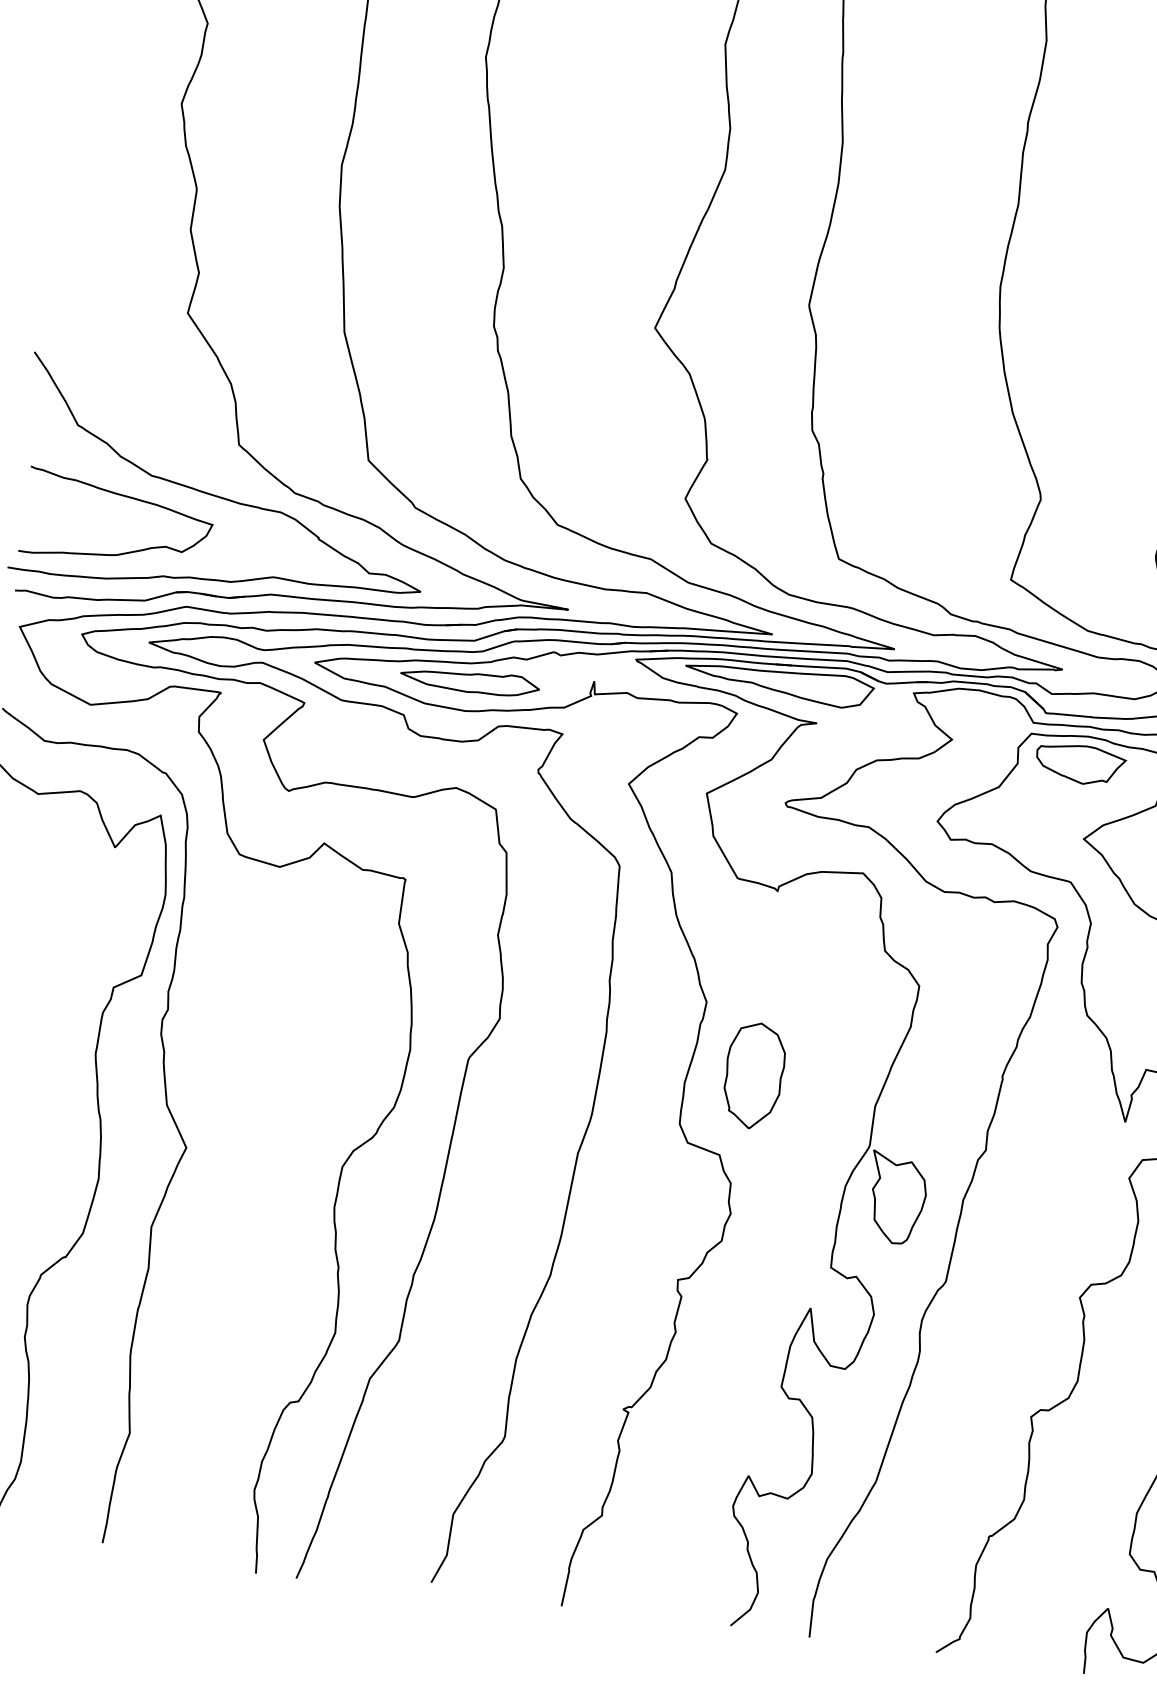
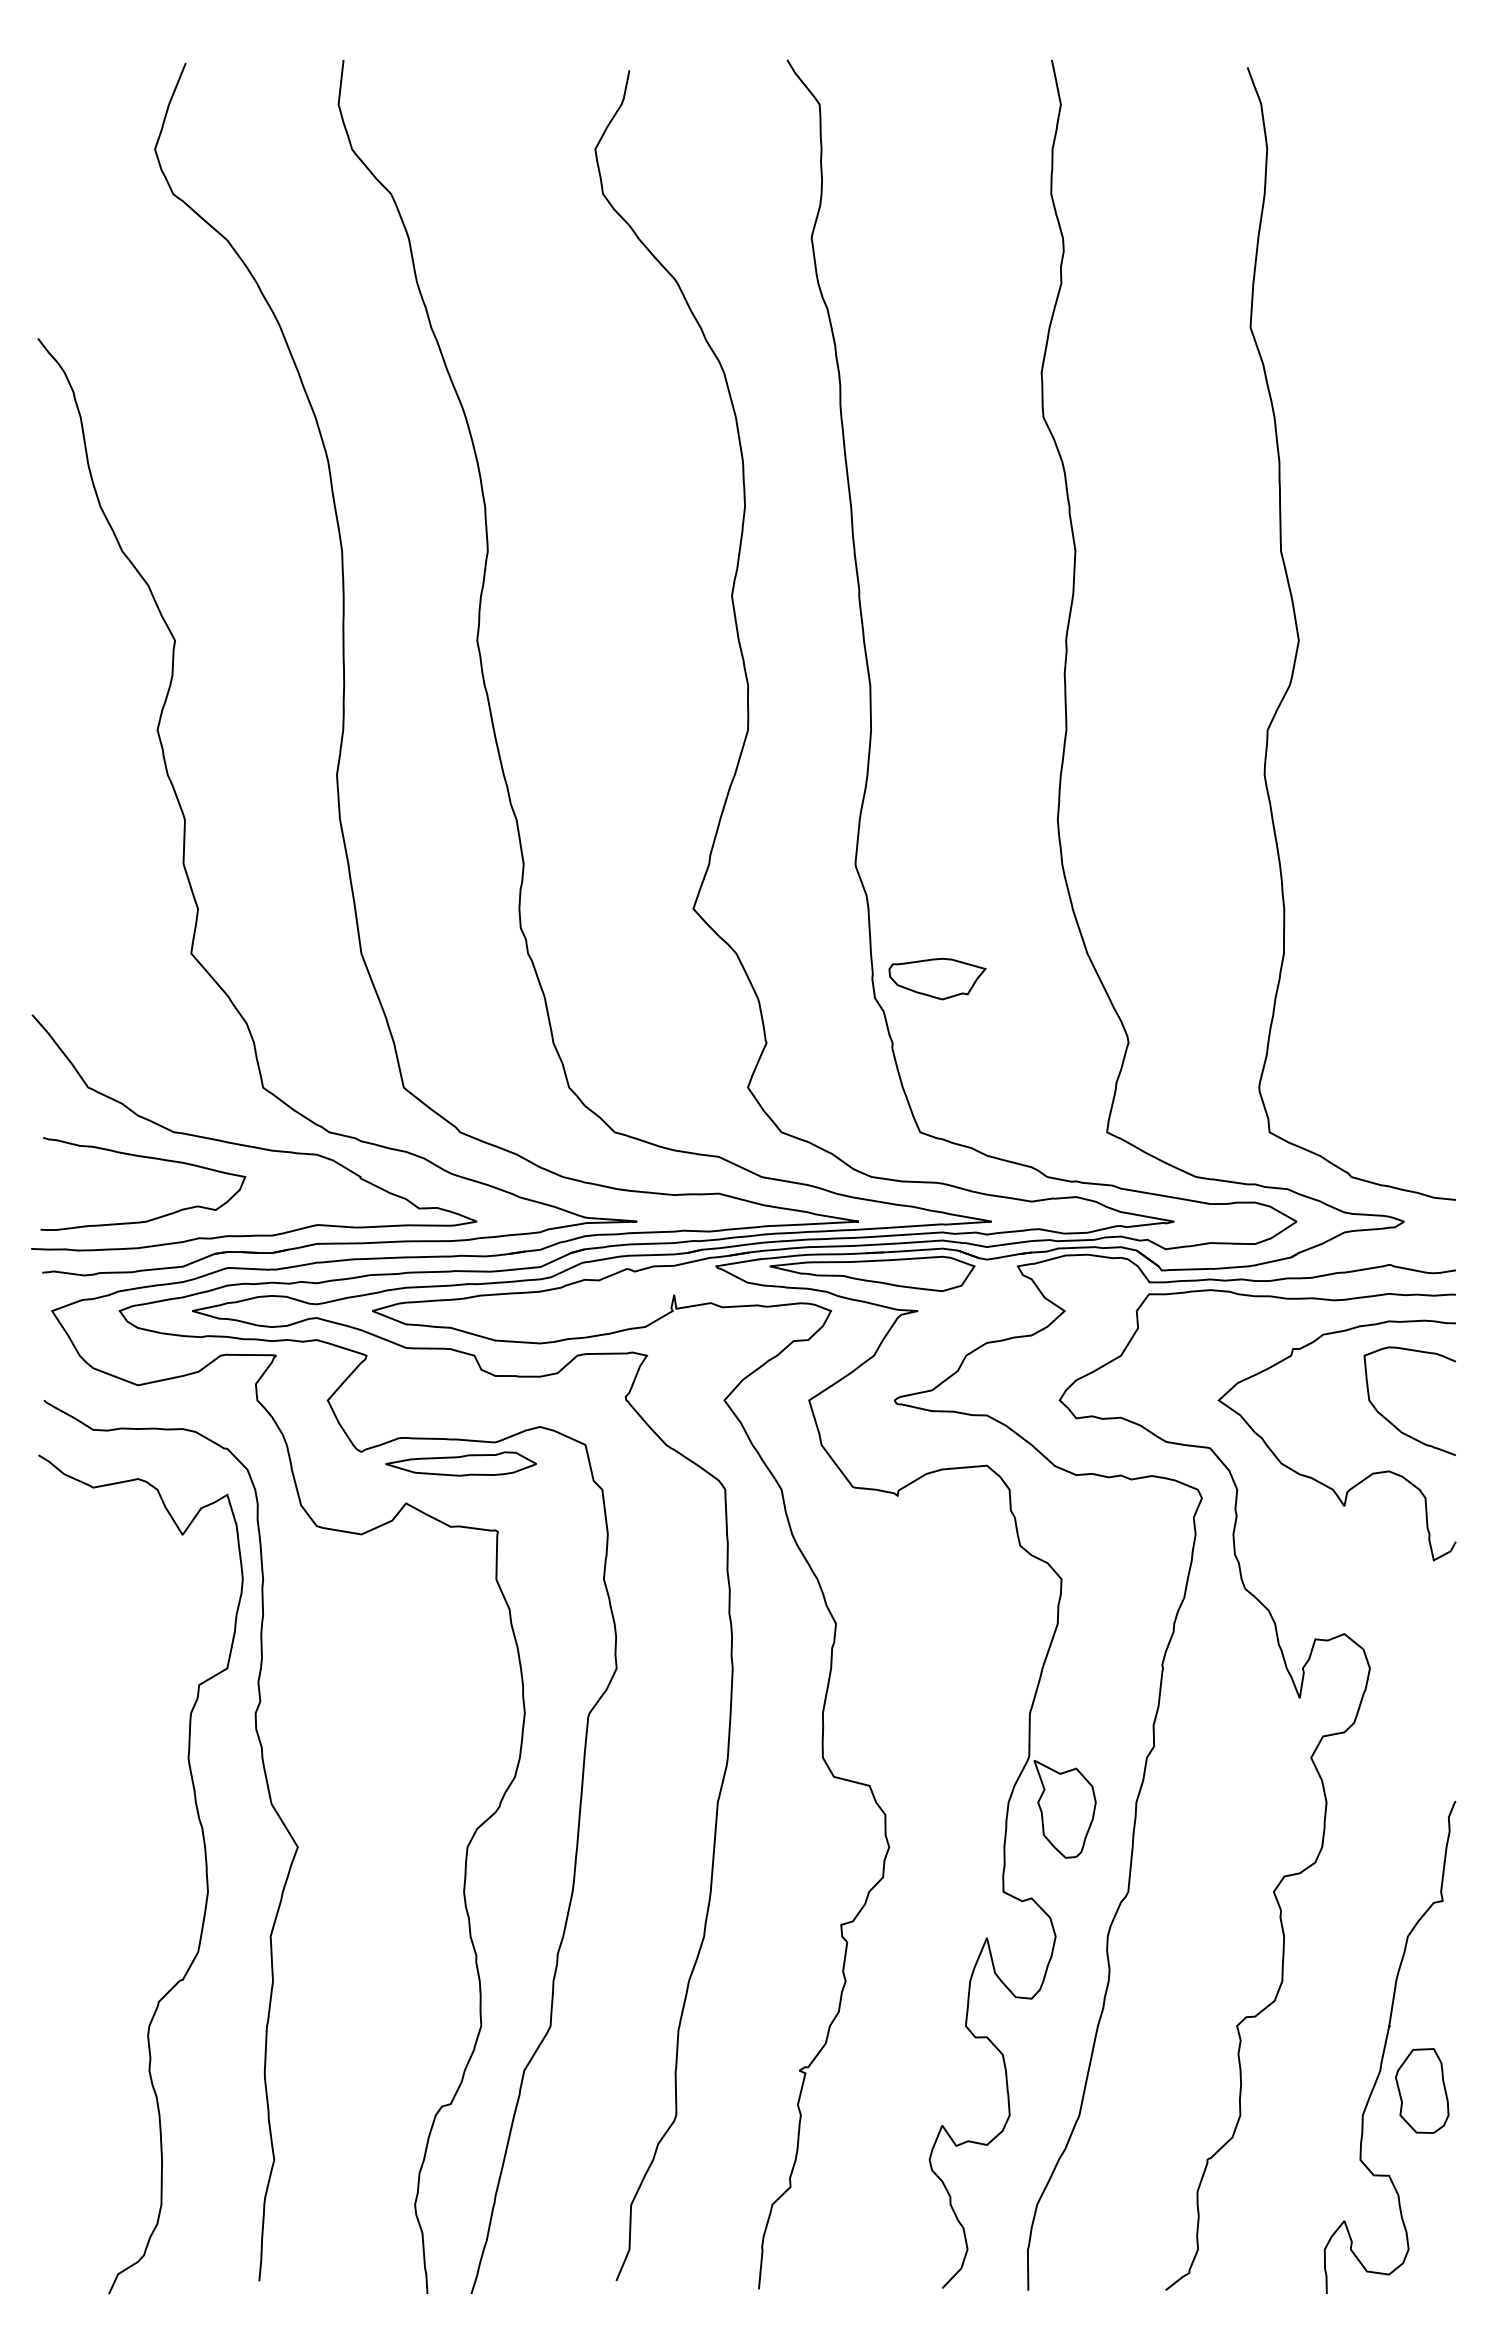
part: (469, 680) -> (460, 1463), moved
part: (1080, 764) -> (937, 978), moved
part: (754, 1075) -> (896, 1696), removed

